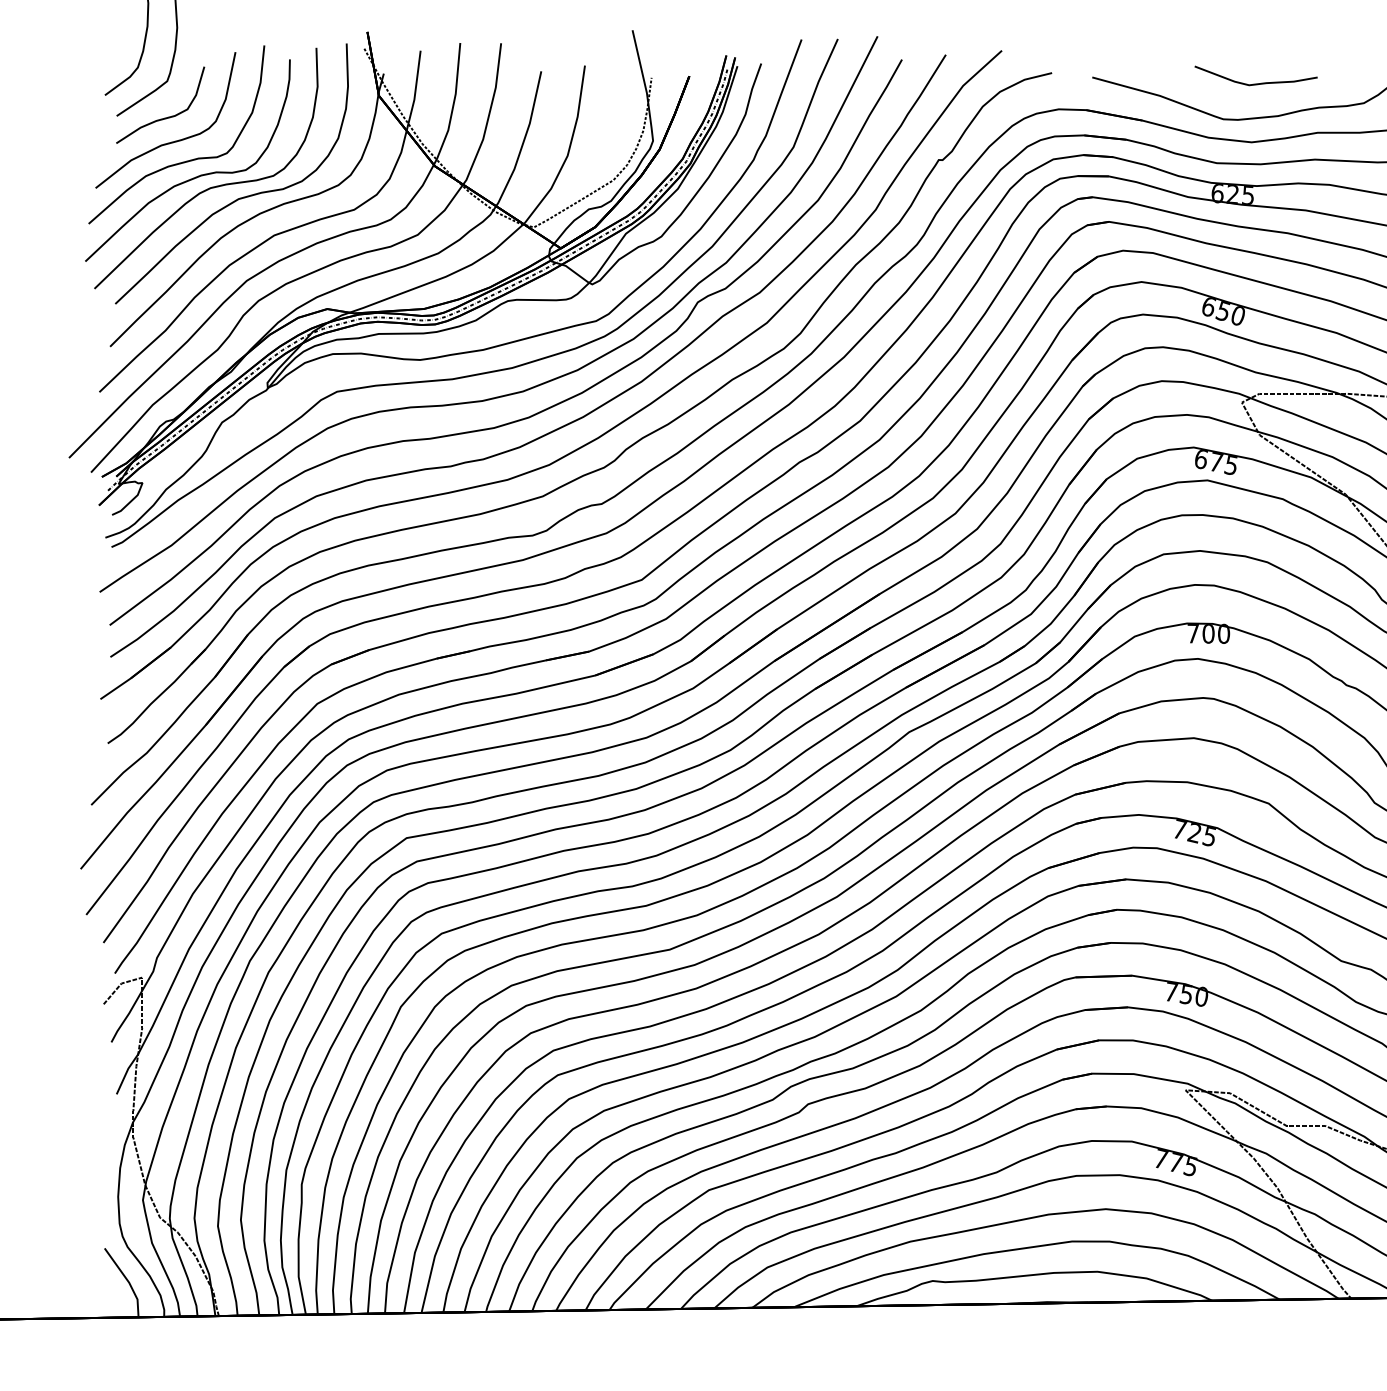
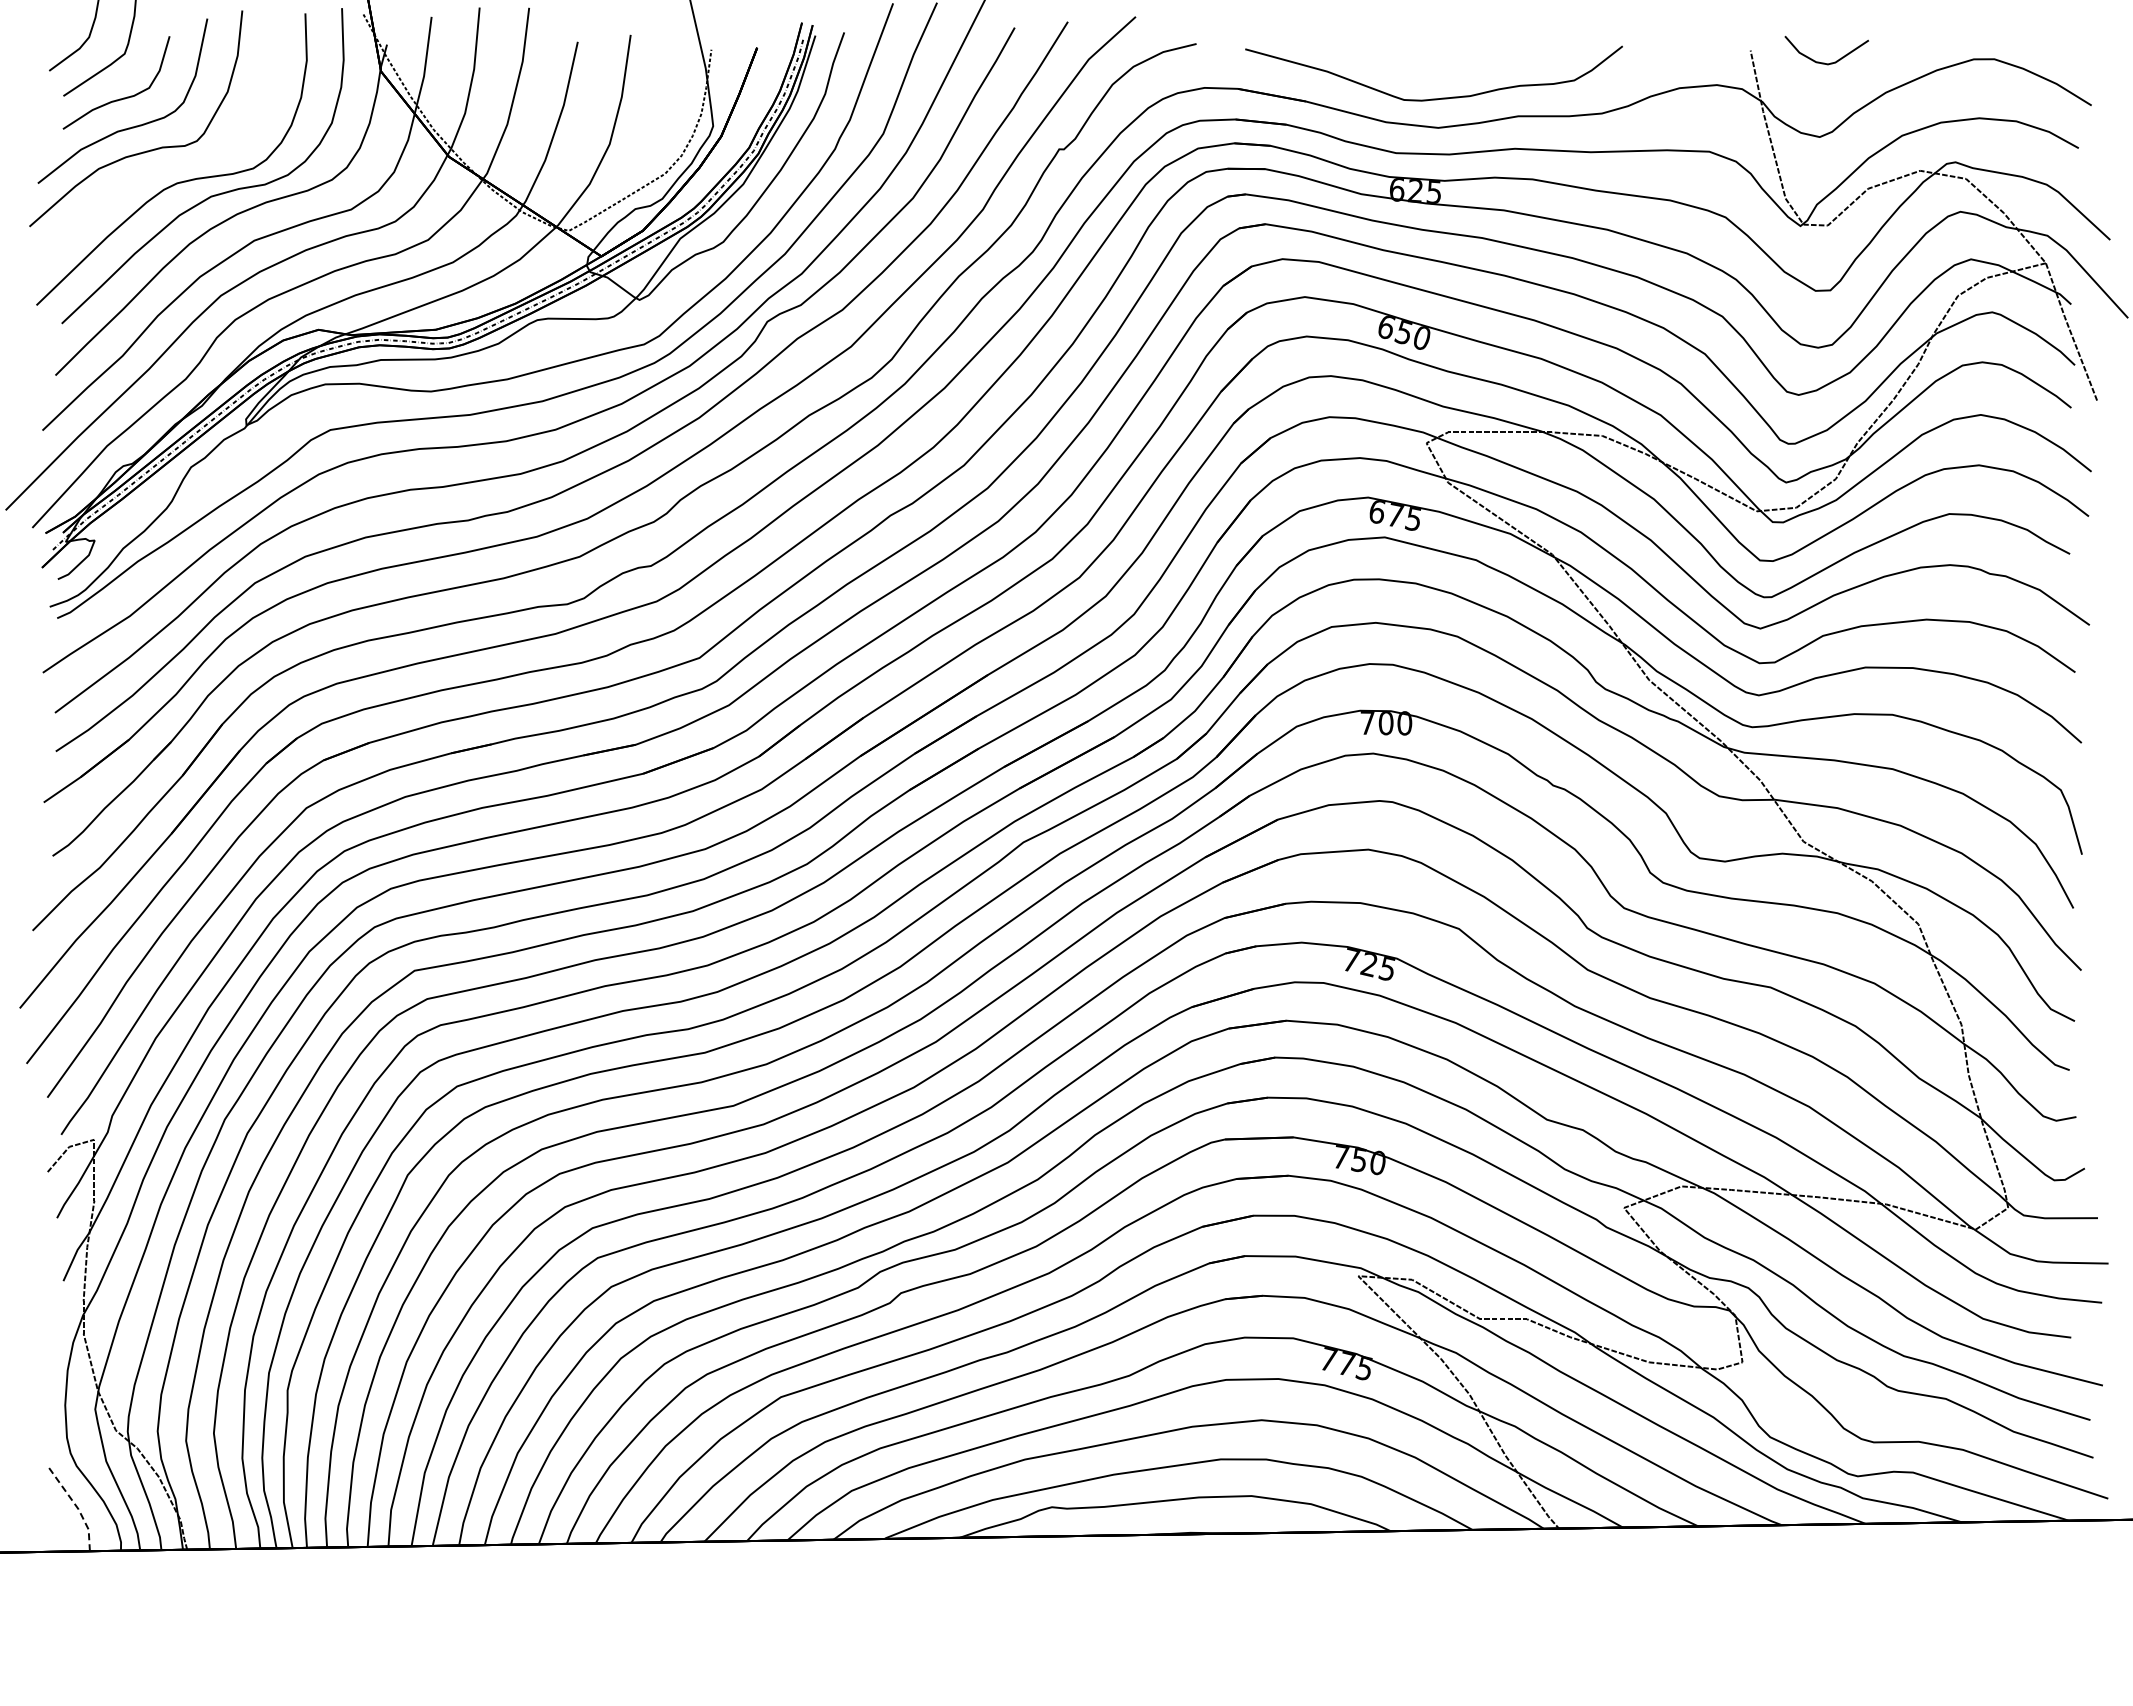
curve: (1255, 83) -> (1443, 56), removed
curve: (193, 177) -> (156, 170), removed
line: (127, 1280) -> (76, 1506), solid -> dashed

